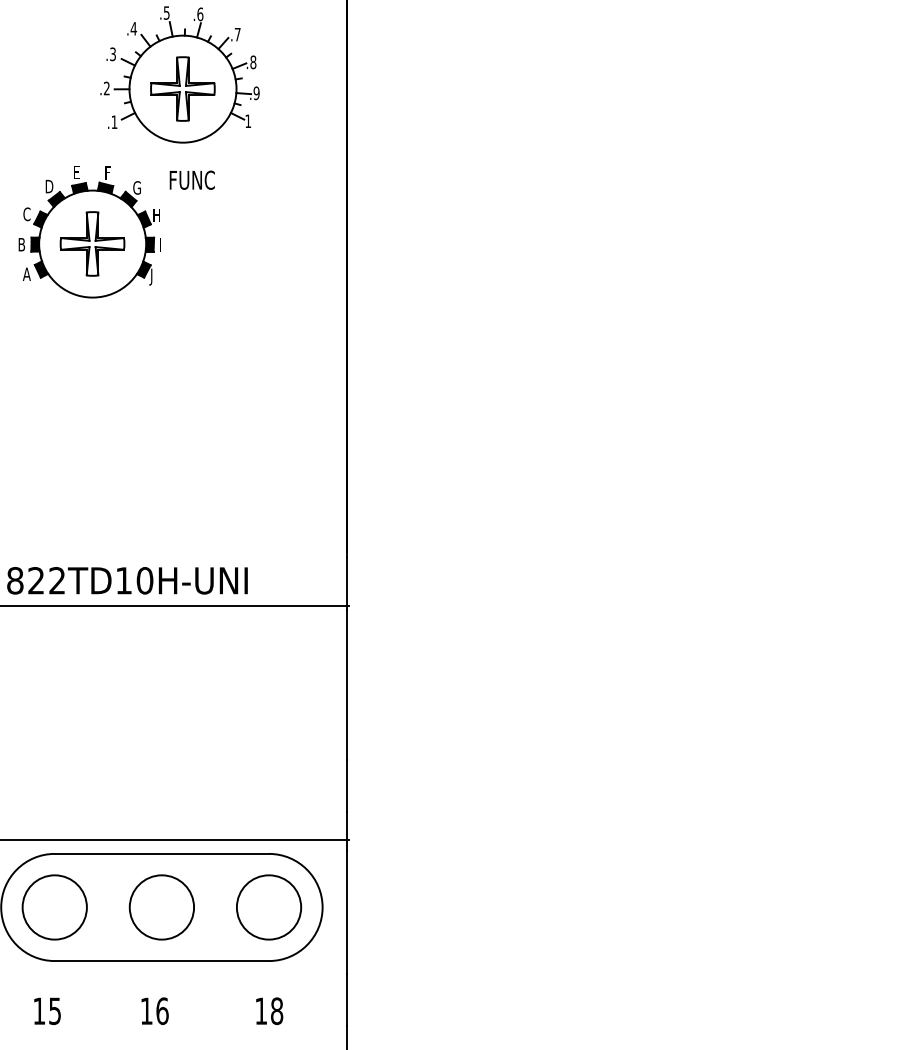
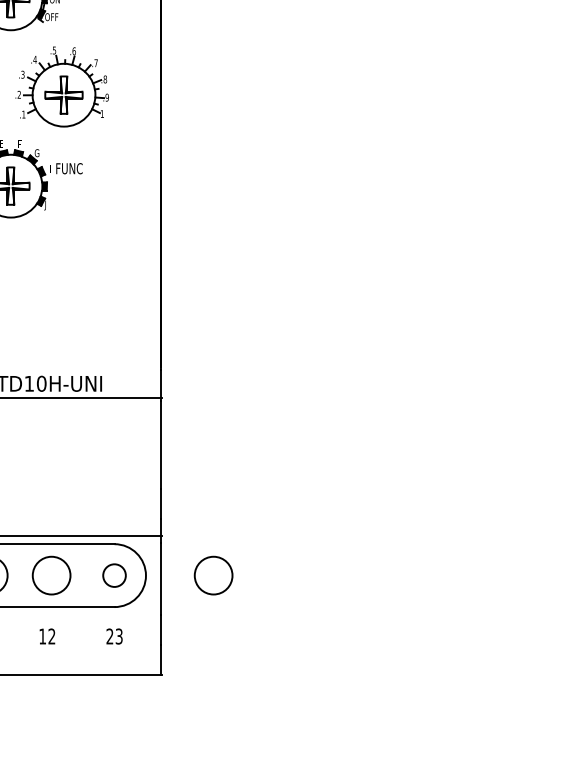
text: (192, 179) -> (69, 168), moved
circle: (268, 907) -> (114, 575), size x0.6
circle: (437, 907) -> (213, 575), added
text: (161, 1011) -> (51, 636), 16 -> 12
text: (268, 1011) -> (114, 636), 18 -> 23

